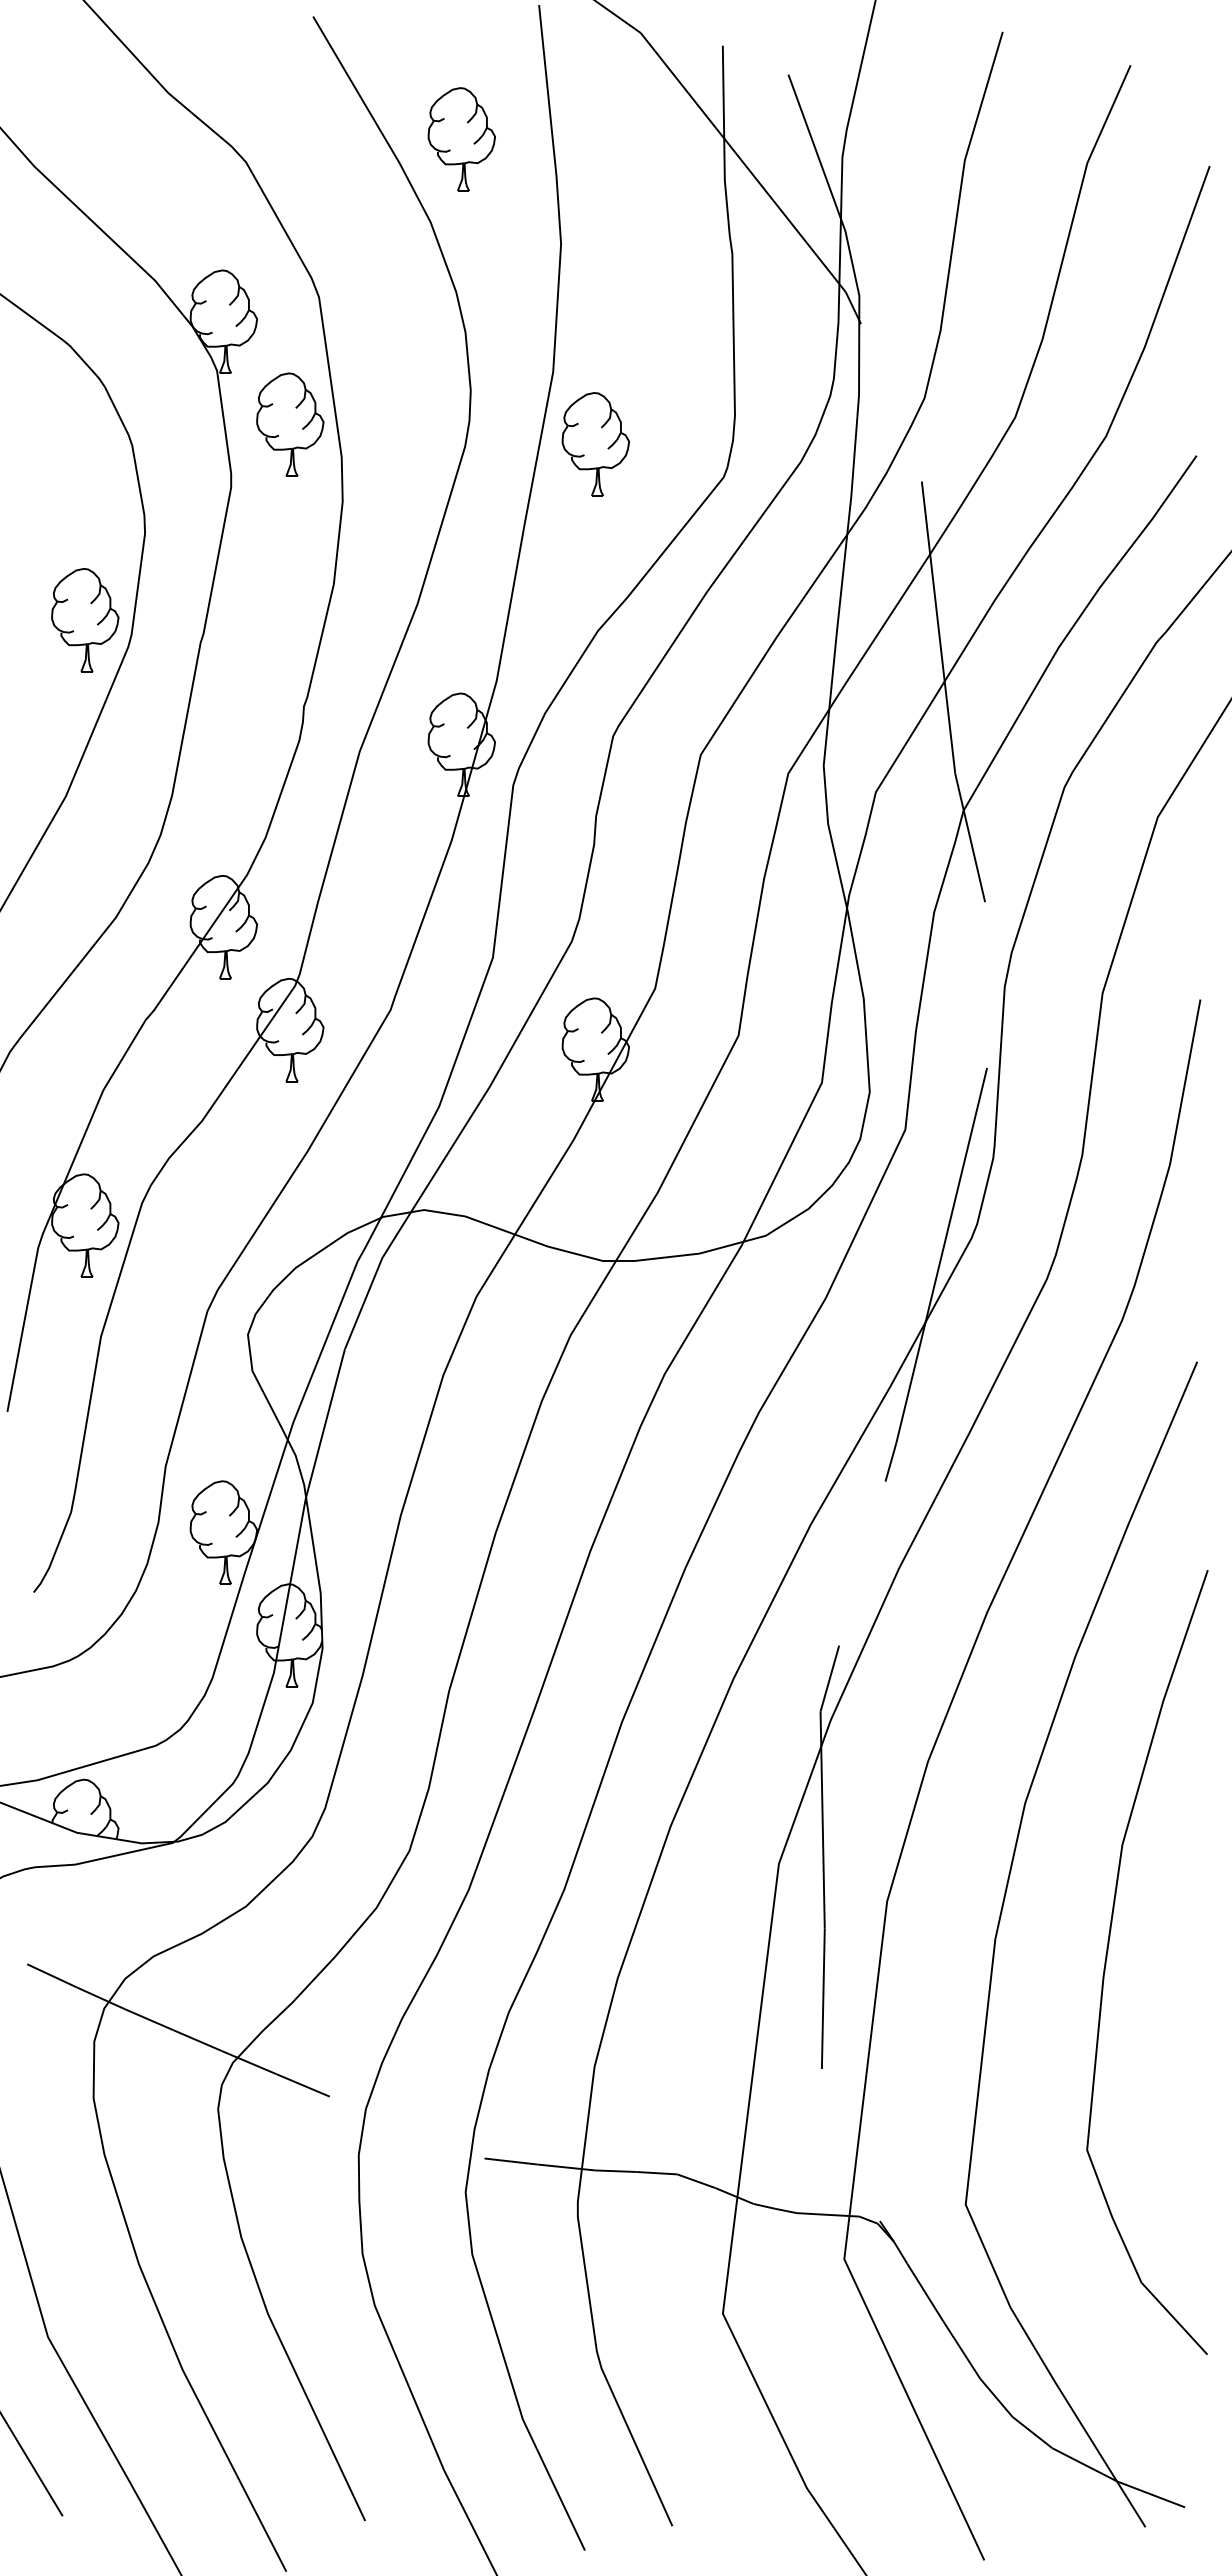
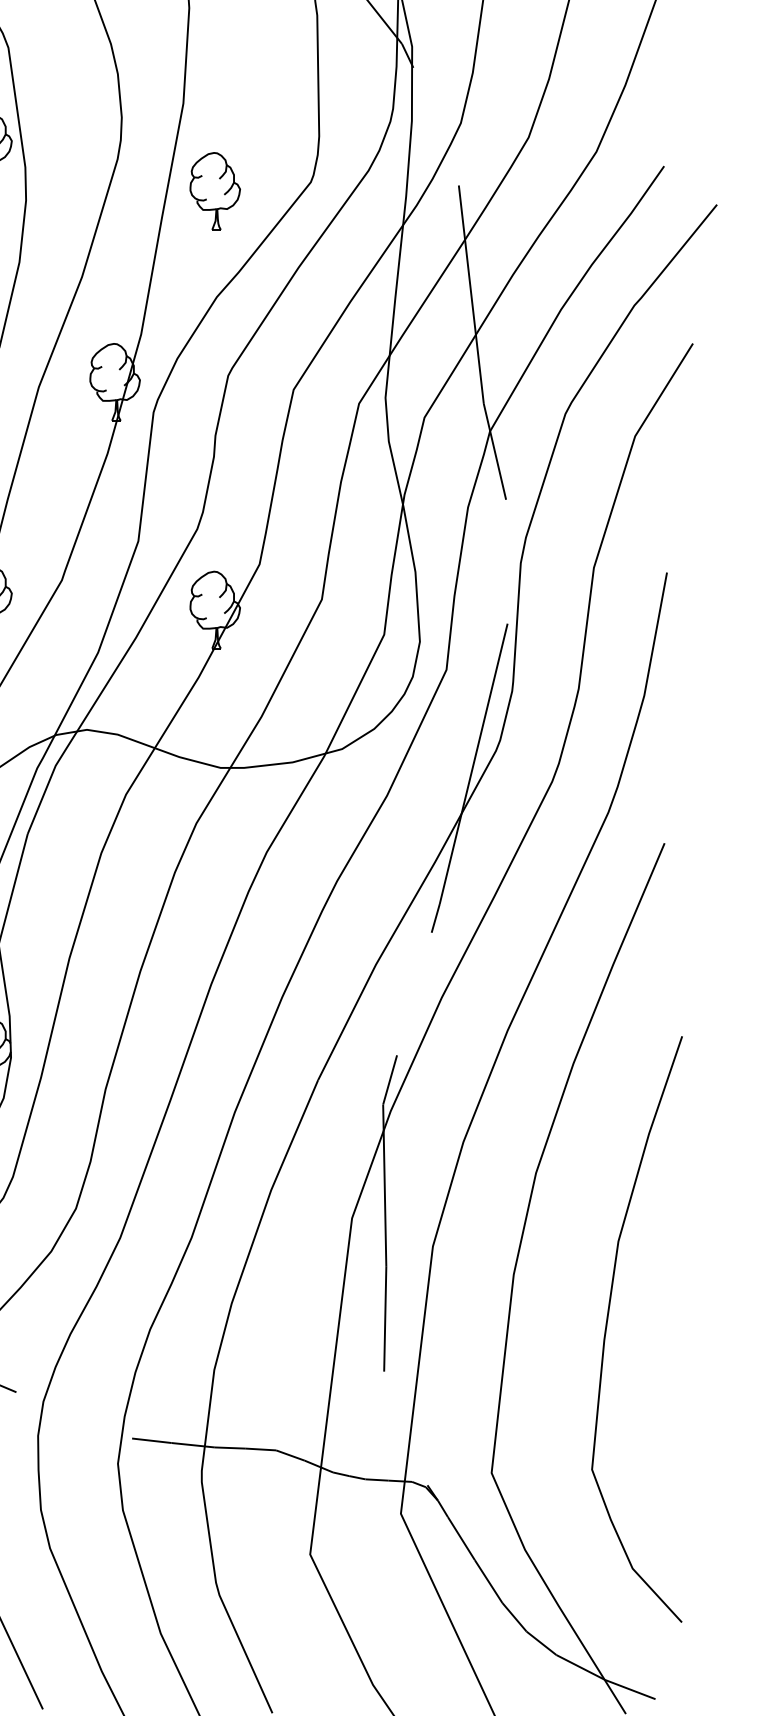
part: (595, 444) -> (215, 191), moved
curve: (1107, 1958) -> (607, 1326), moved

